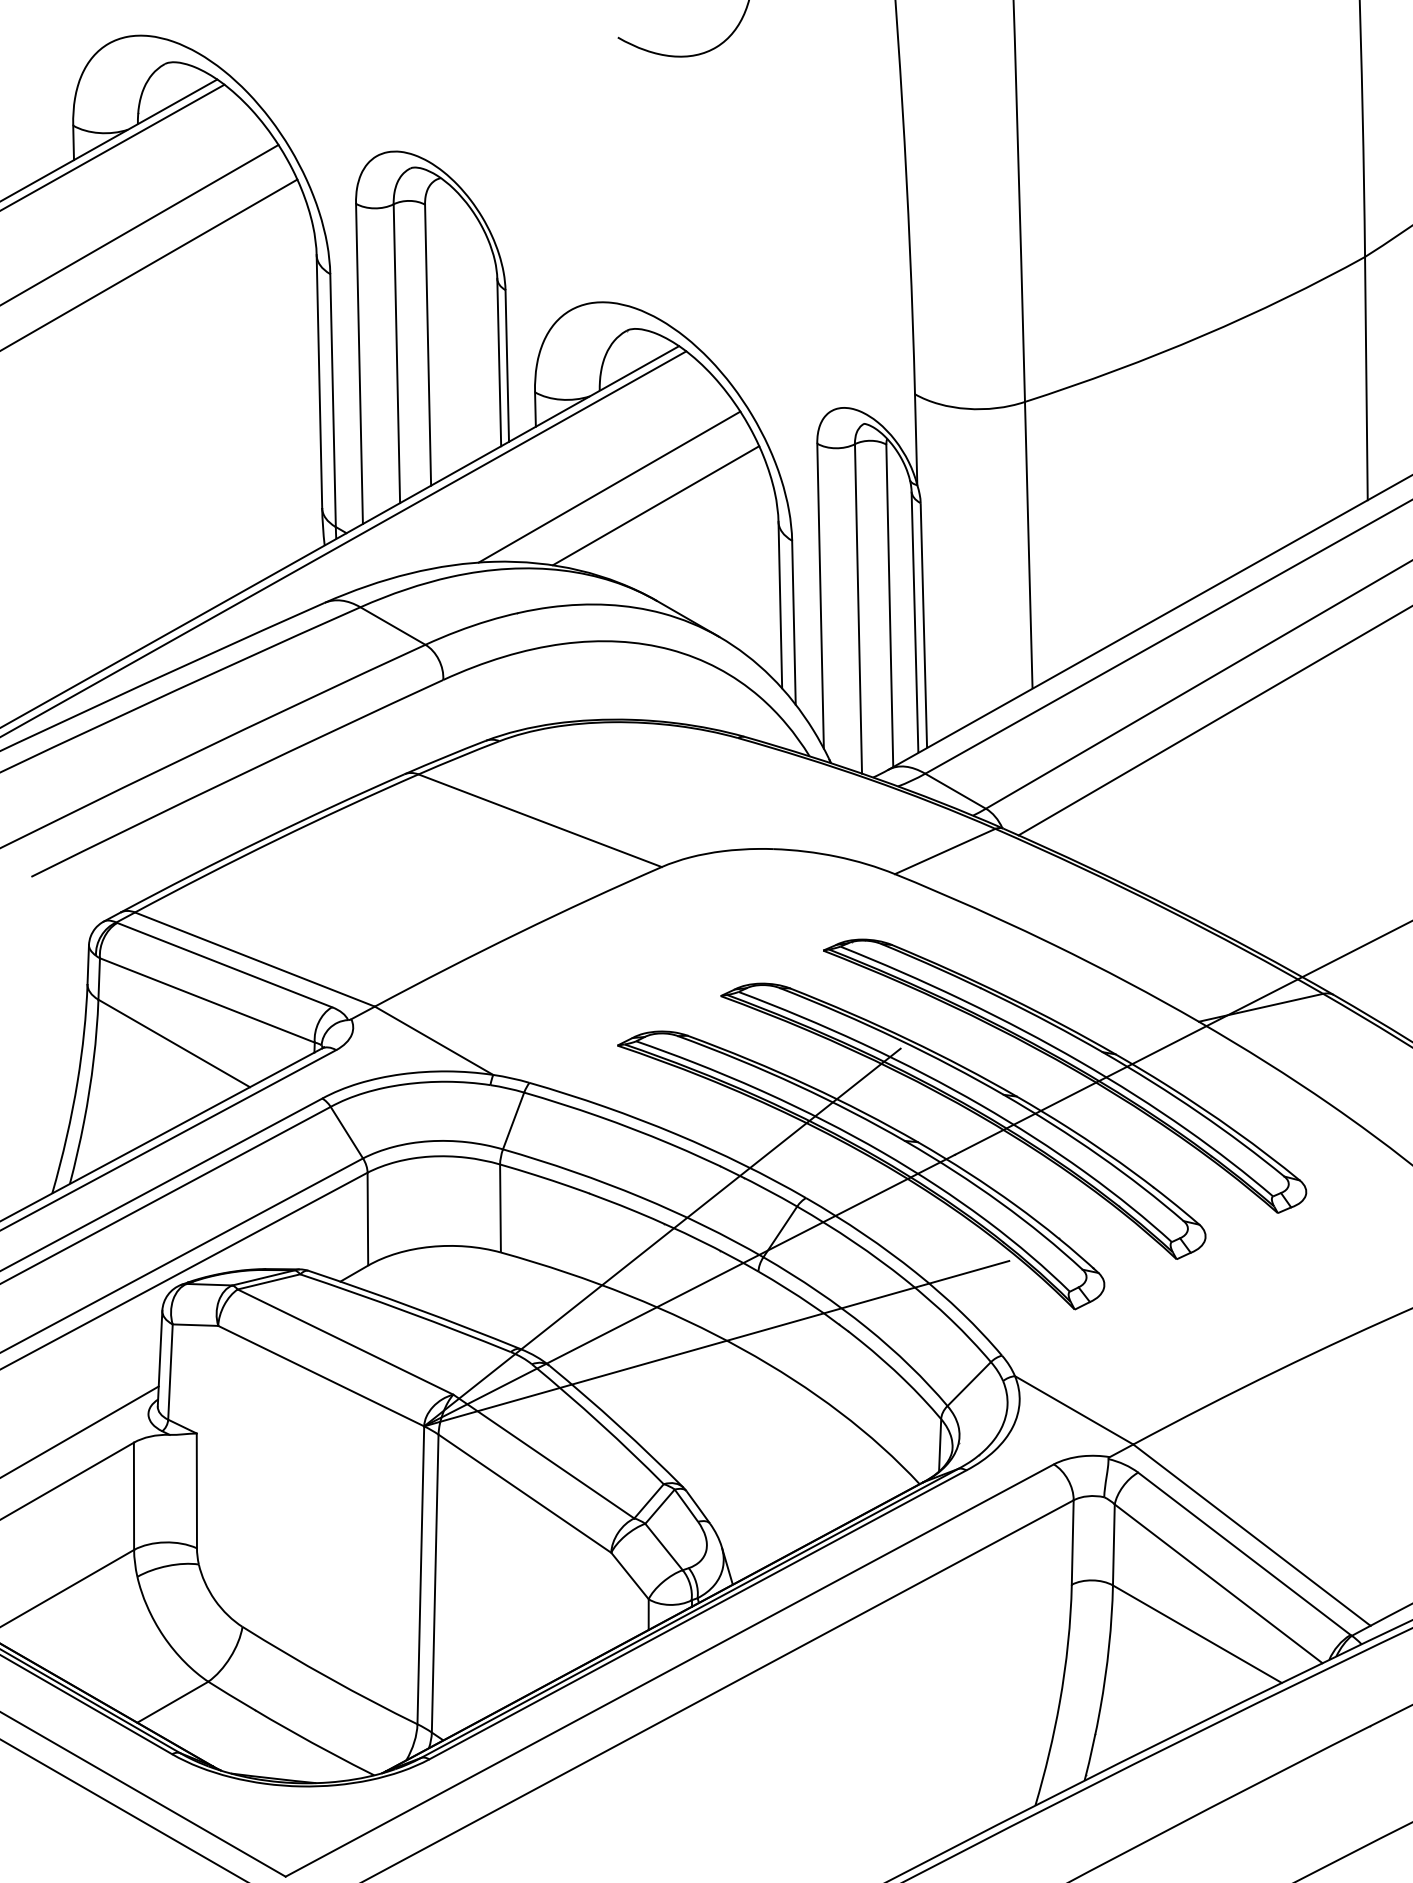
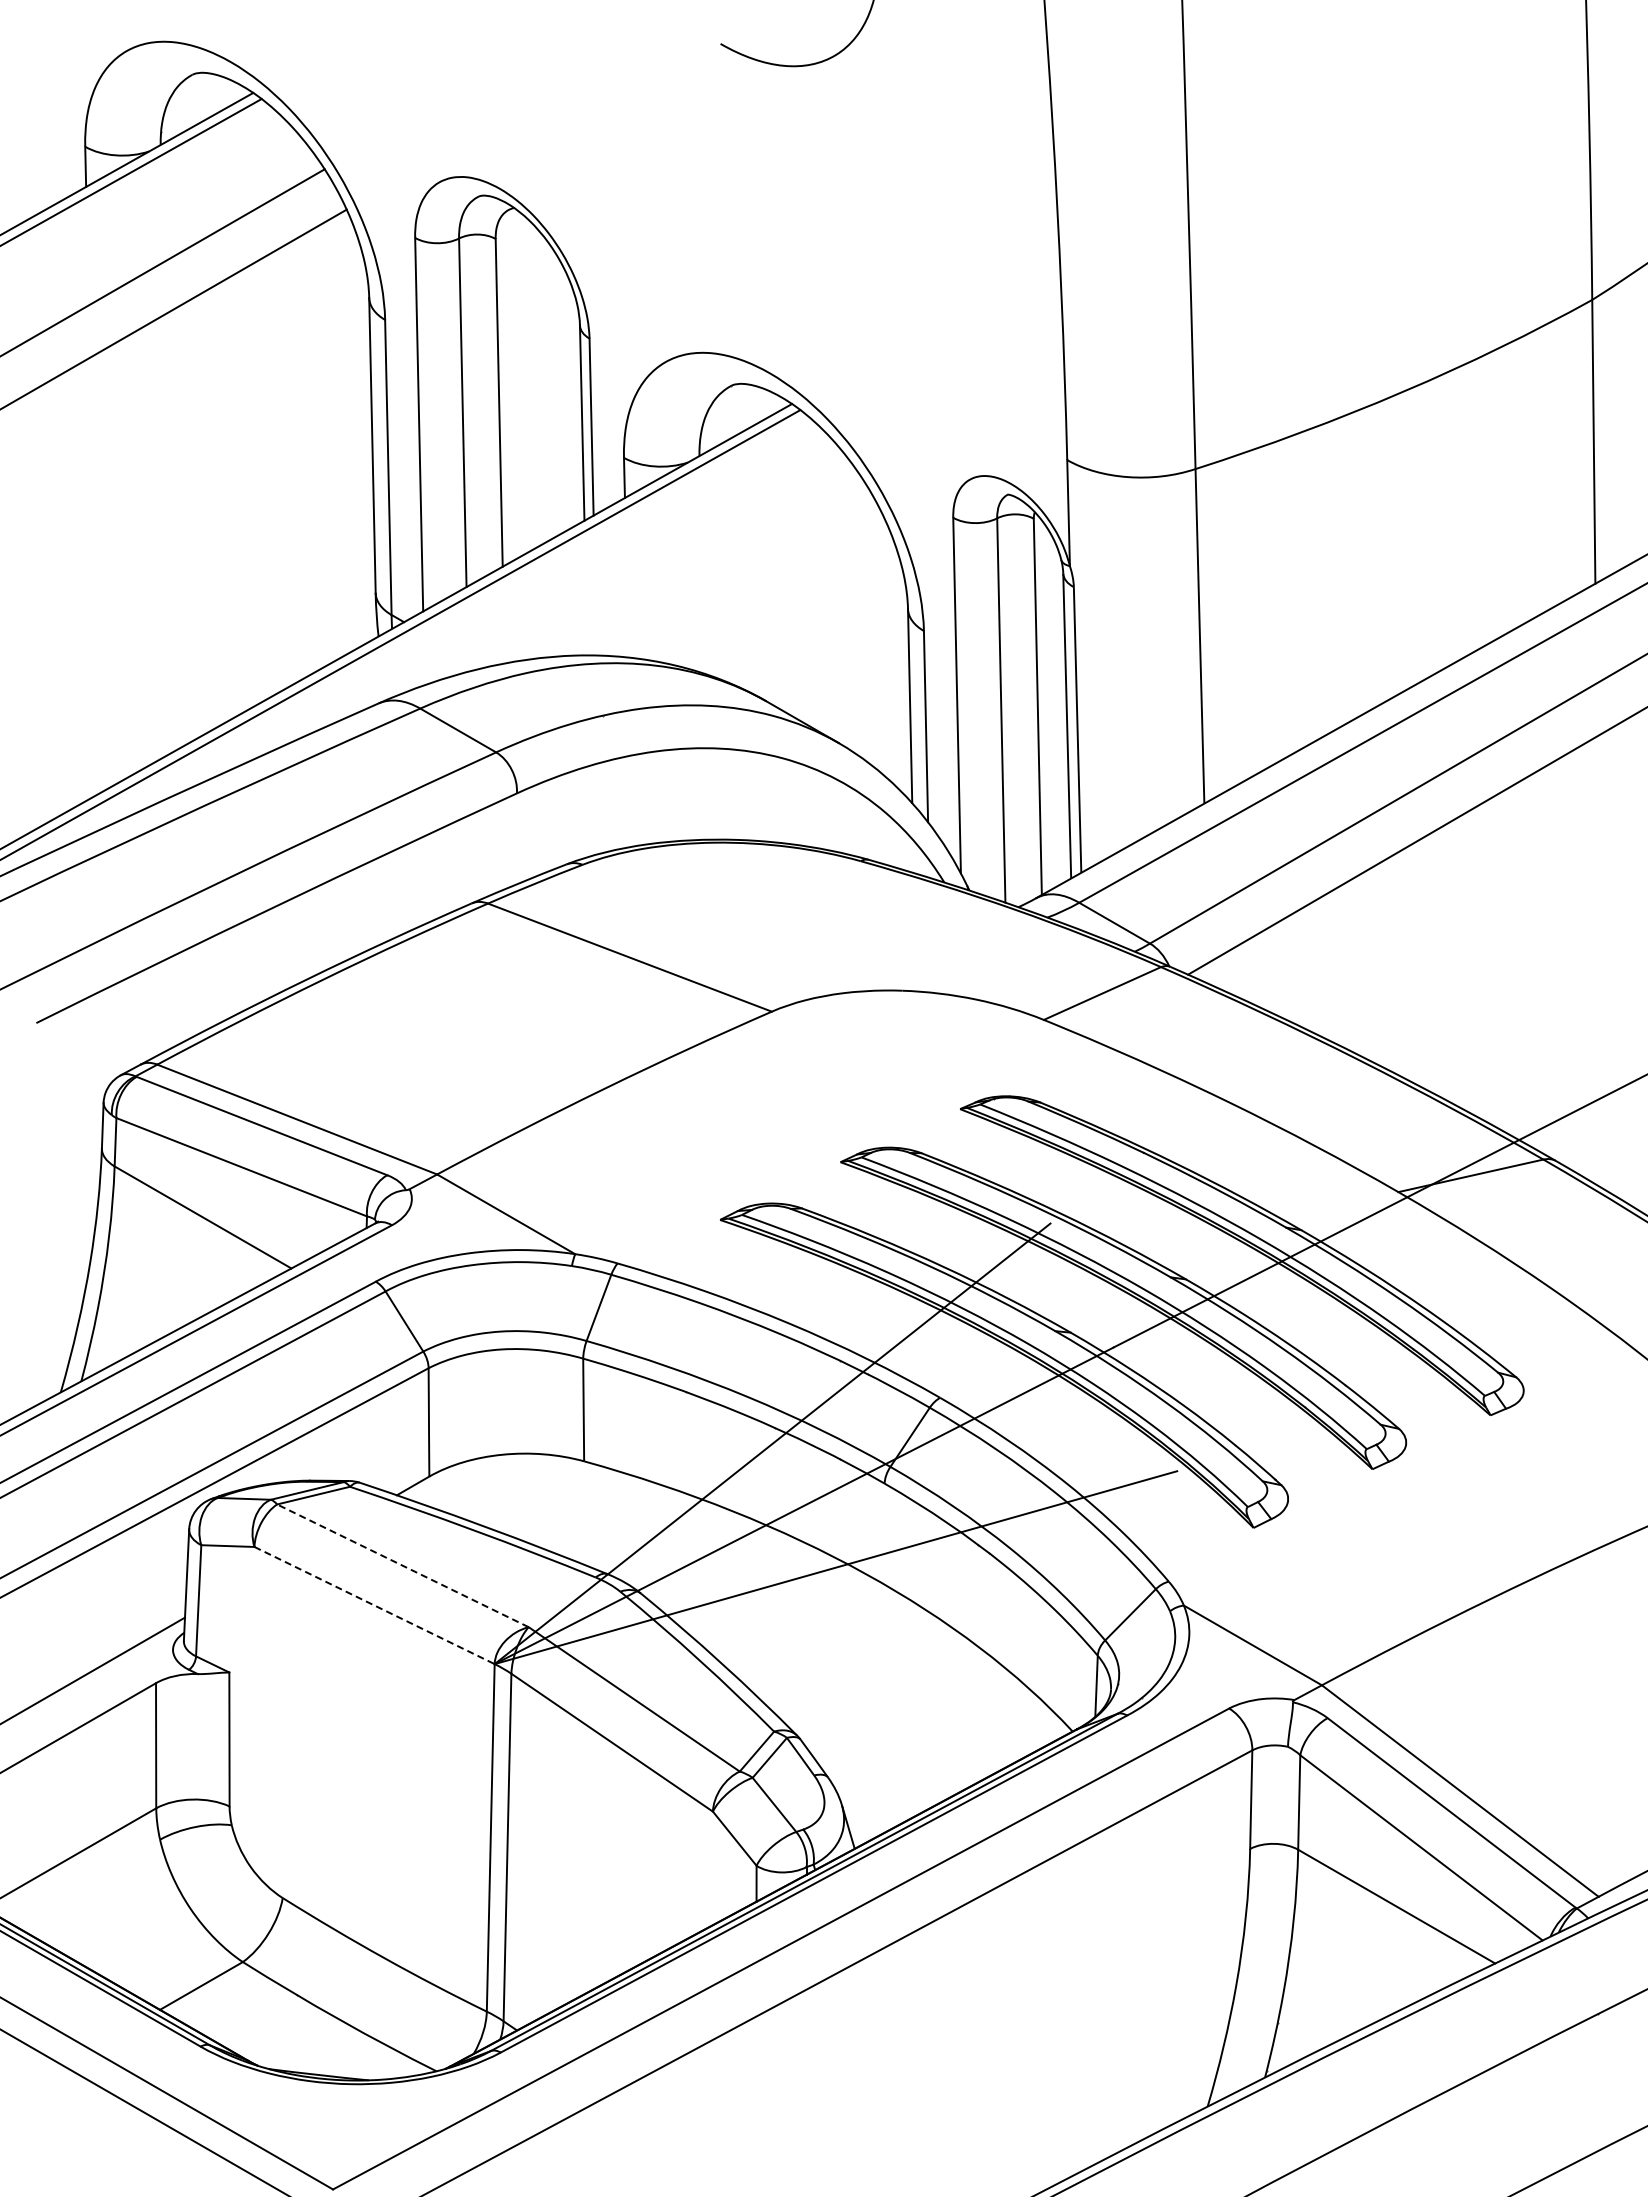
line: (609, 487) -> (710, 568), removed
line: (655, 505) -> (764, 589), removed
line: (345, 1341) -> (402, 1565), solid -> dashed
line: (321, 1376) -> (374, 1605), solid -> dashed

